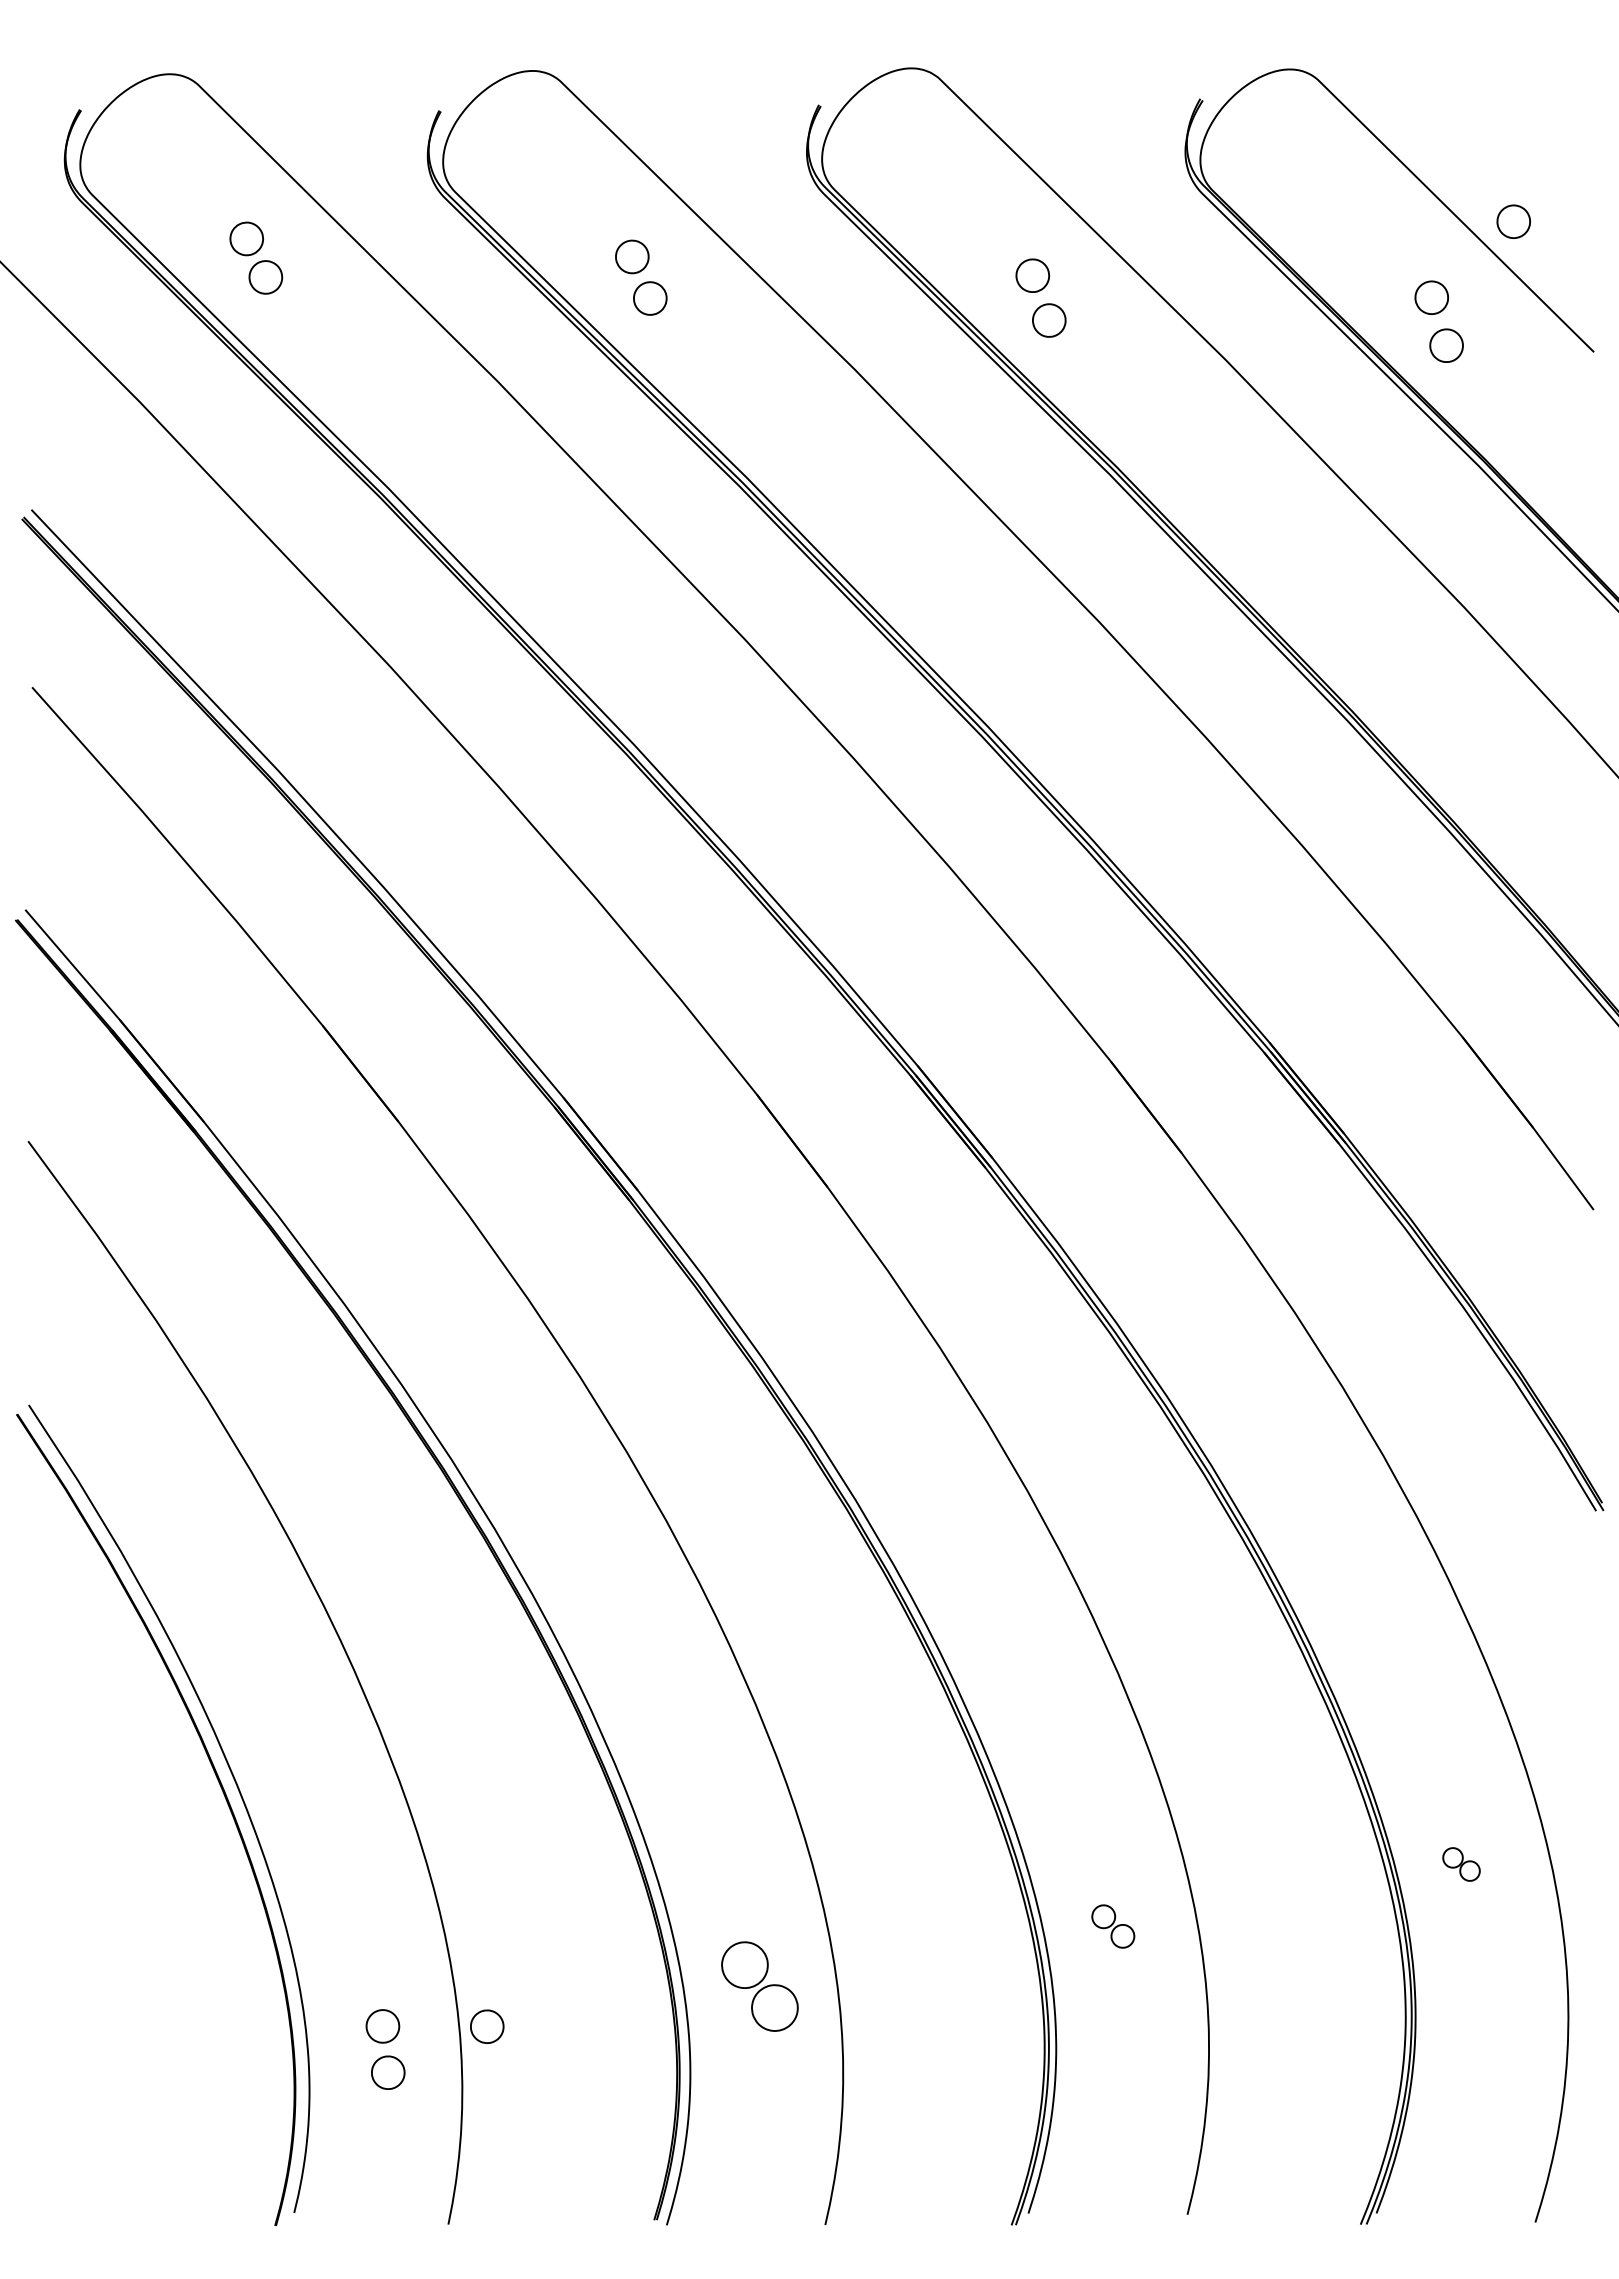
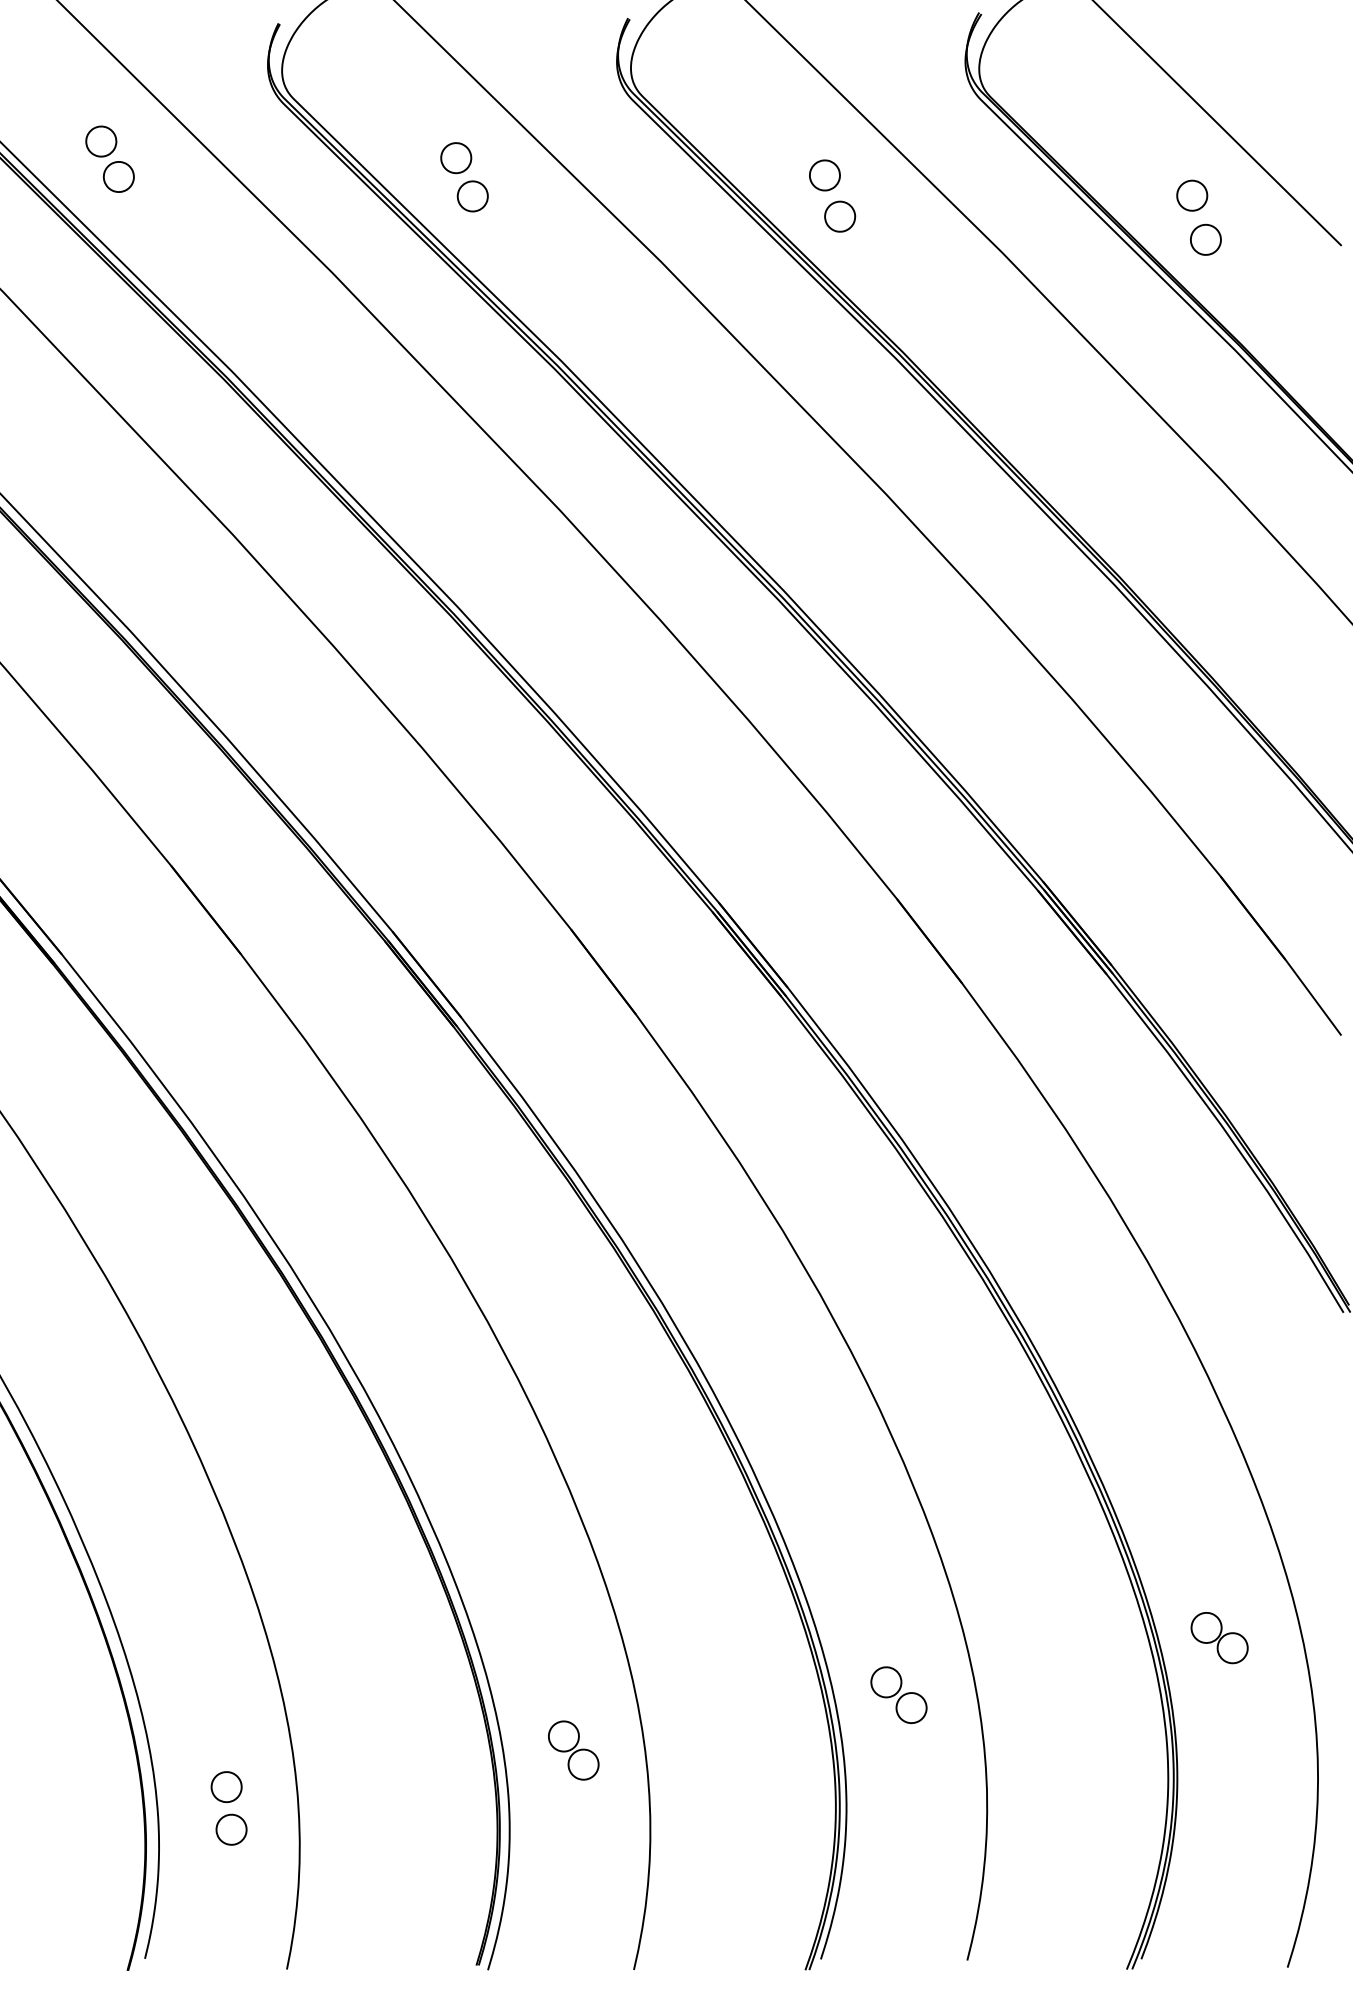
part: (1513, 221) -> (1267, 125), removed
part: (1461, 1864) -> (1219, 1638), size x1.67
part: (1113, 1926) -> (899, 1695), size x1.43
part: (759, 1986) -> (573, 1750), size x0.71
part: (487, 2026) -> (322, 1787), removed

